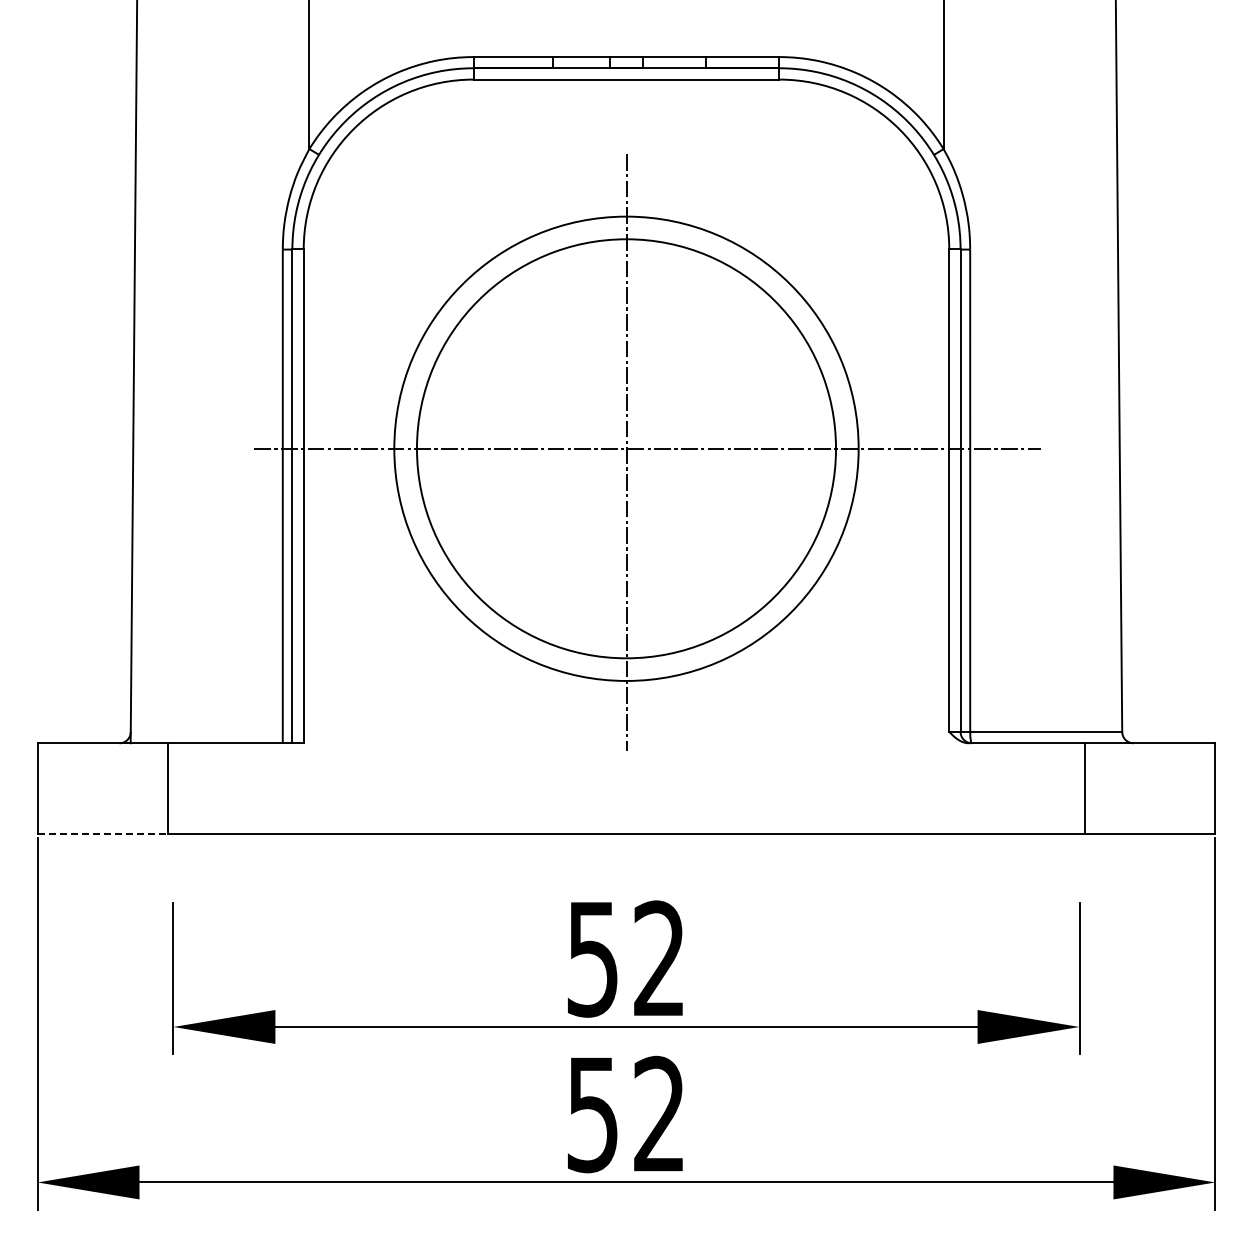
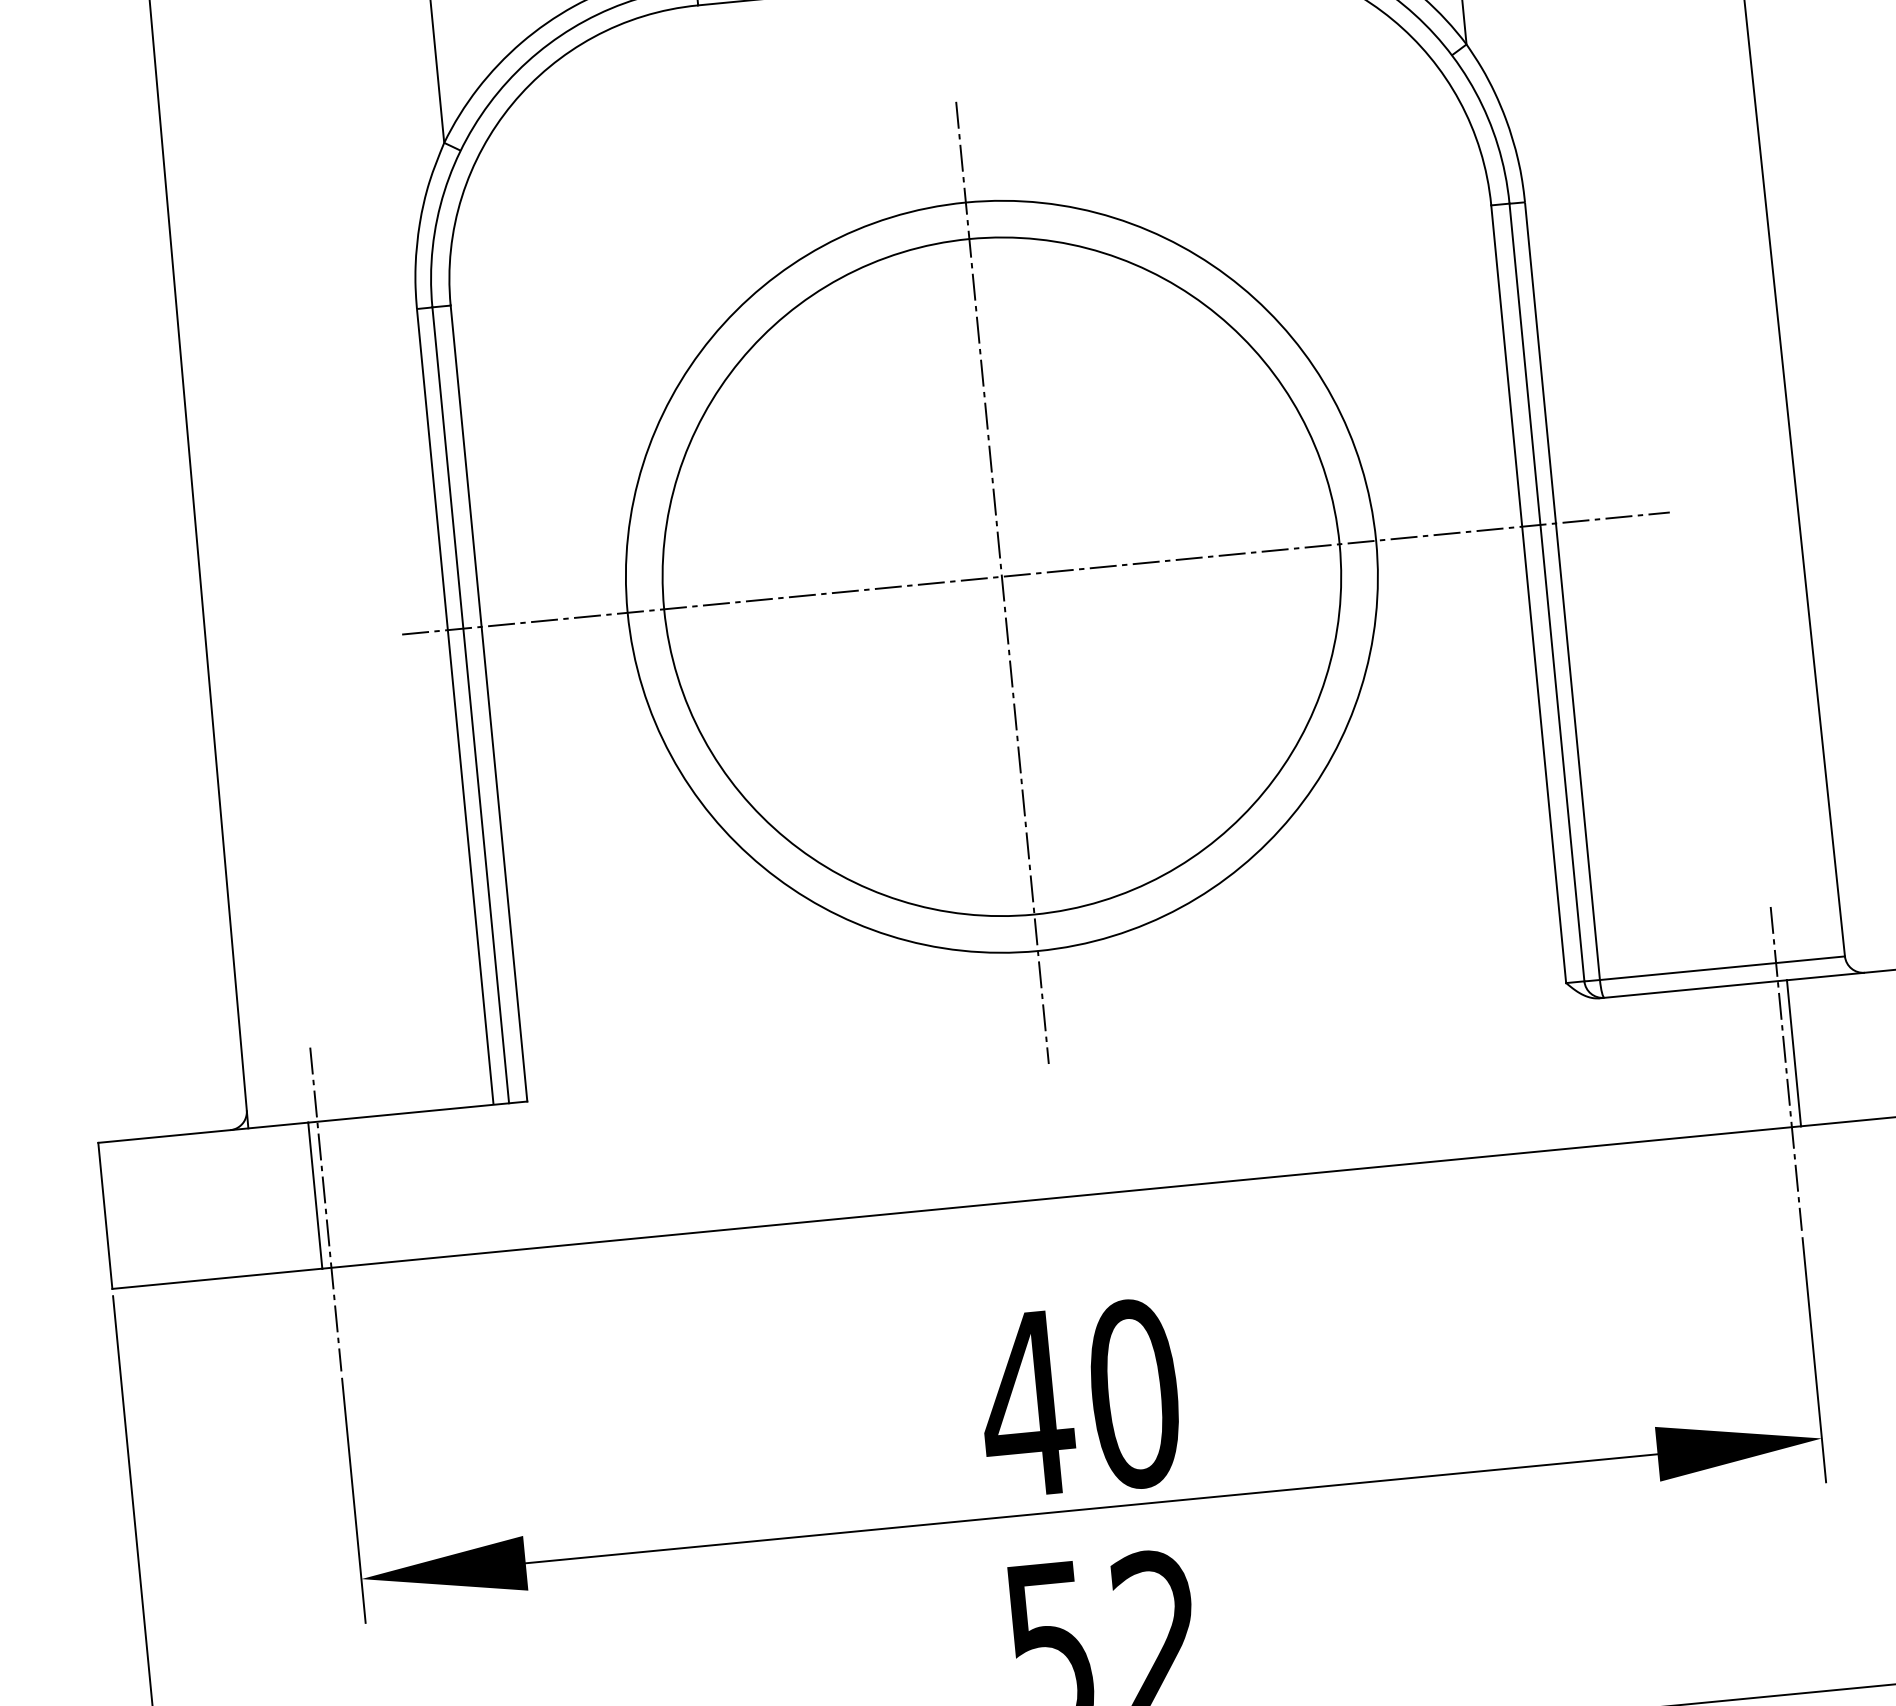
line: (173, 797) -> (325, 1209), added
line: (1079, 797) -> (1786, 1068), added
line: (103, 833) -> (218, 1278), dashed -> solid
text: (625, 958) -> (1079, 1398), 52 -> 40

